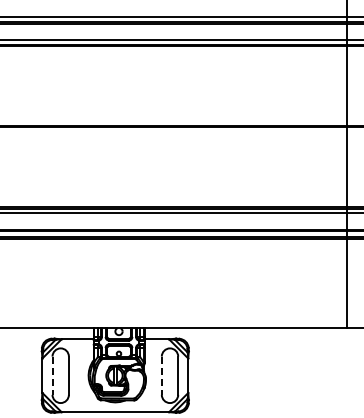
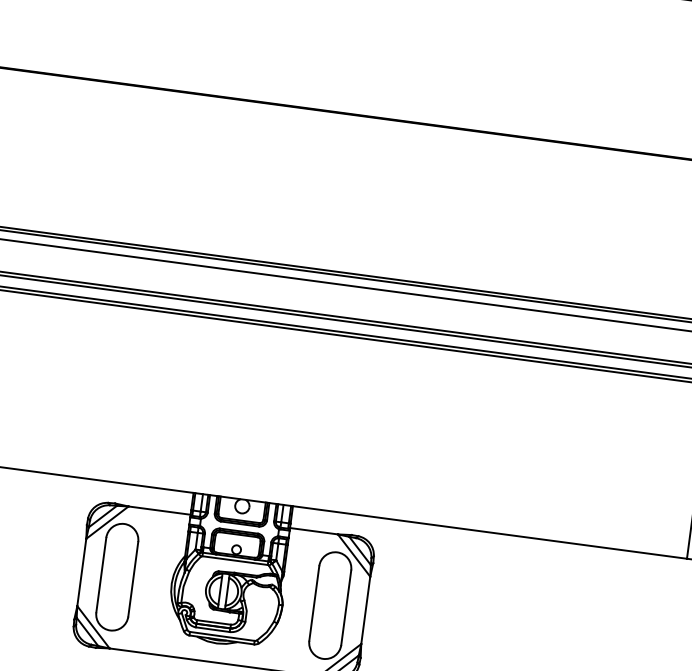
line: (52, 376) -> (101, 576), dashed -> solid
line: (161, 376) -> (313, 604), dashed -> solid

